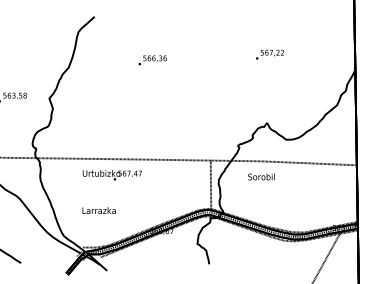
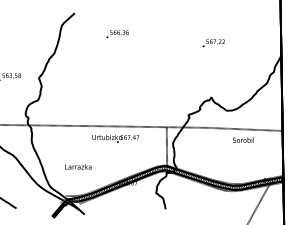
text: (152, 60) -> (117, 34), moved
text: (111, 175) -> (115, 139), moved
text: (261, 176) -> (243, 139), moved

